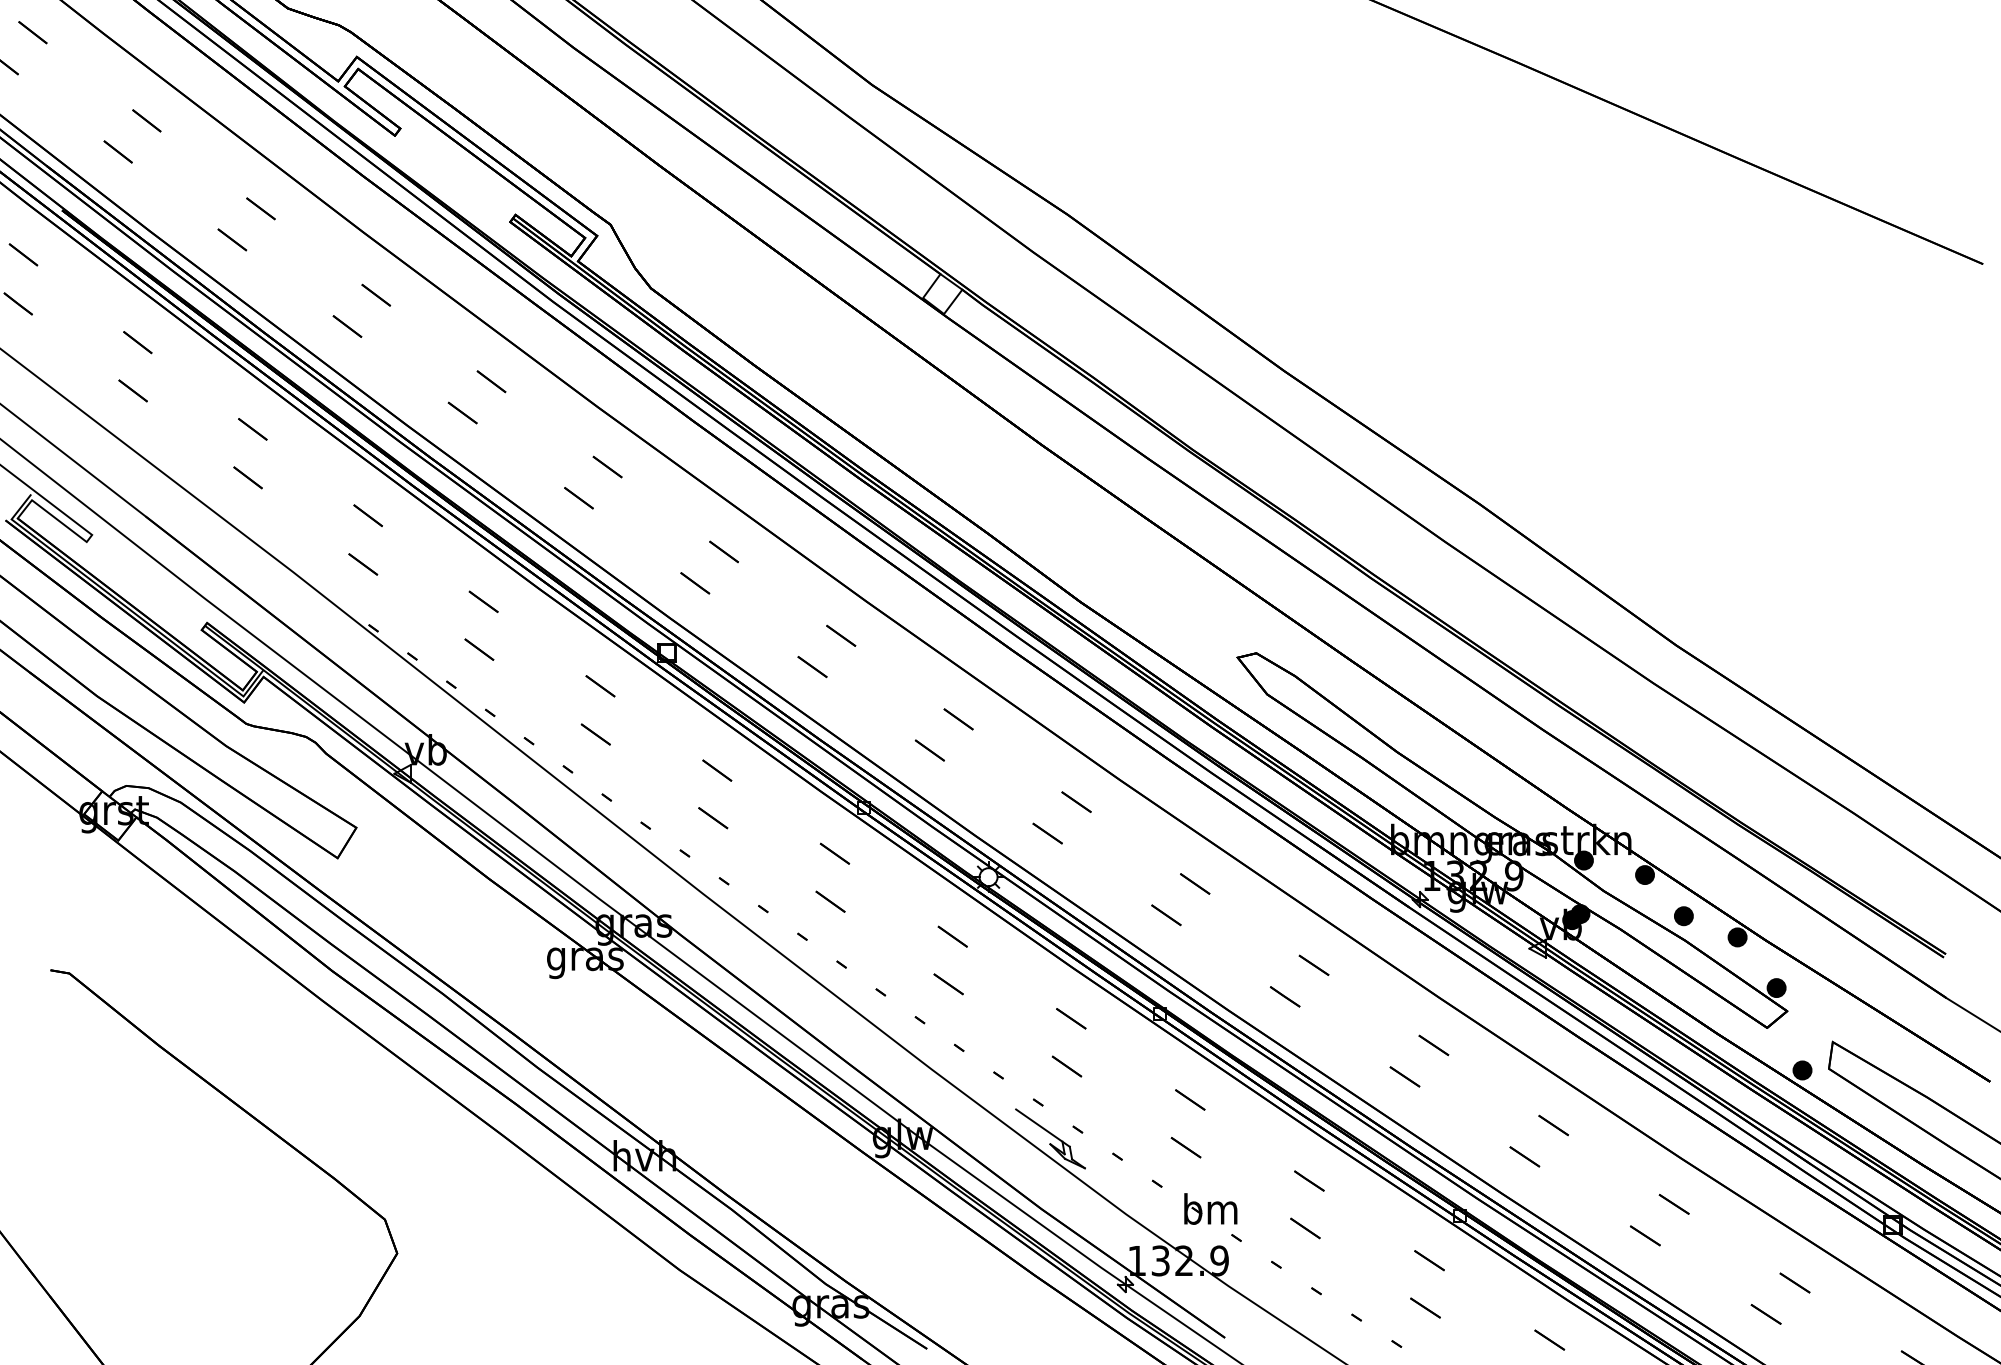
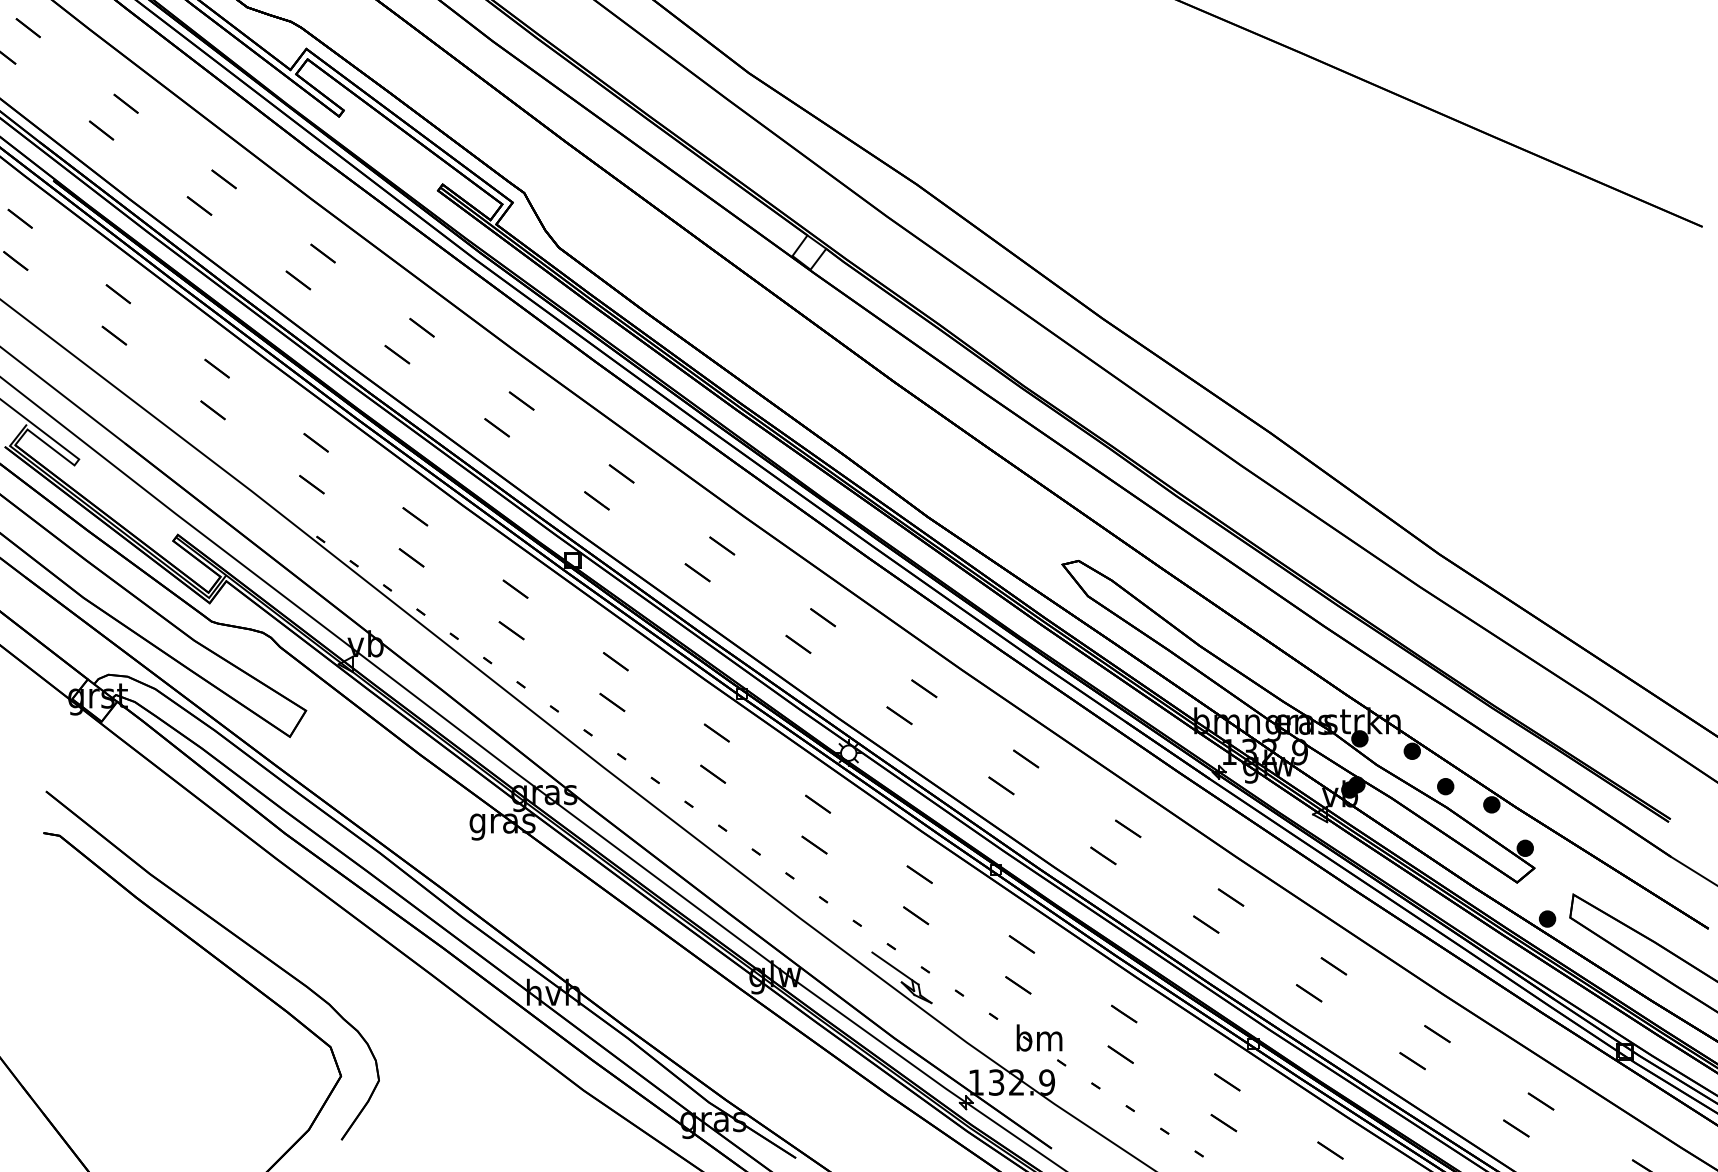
part: (274, 1091) -> (235, 937), added

